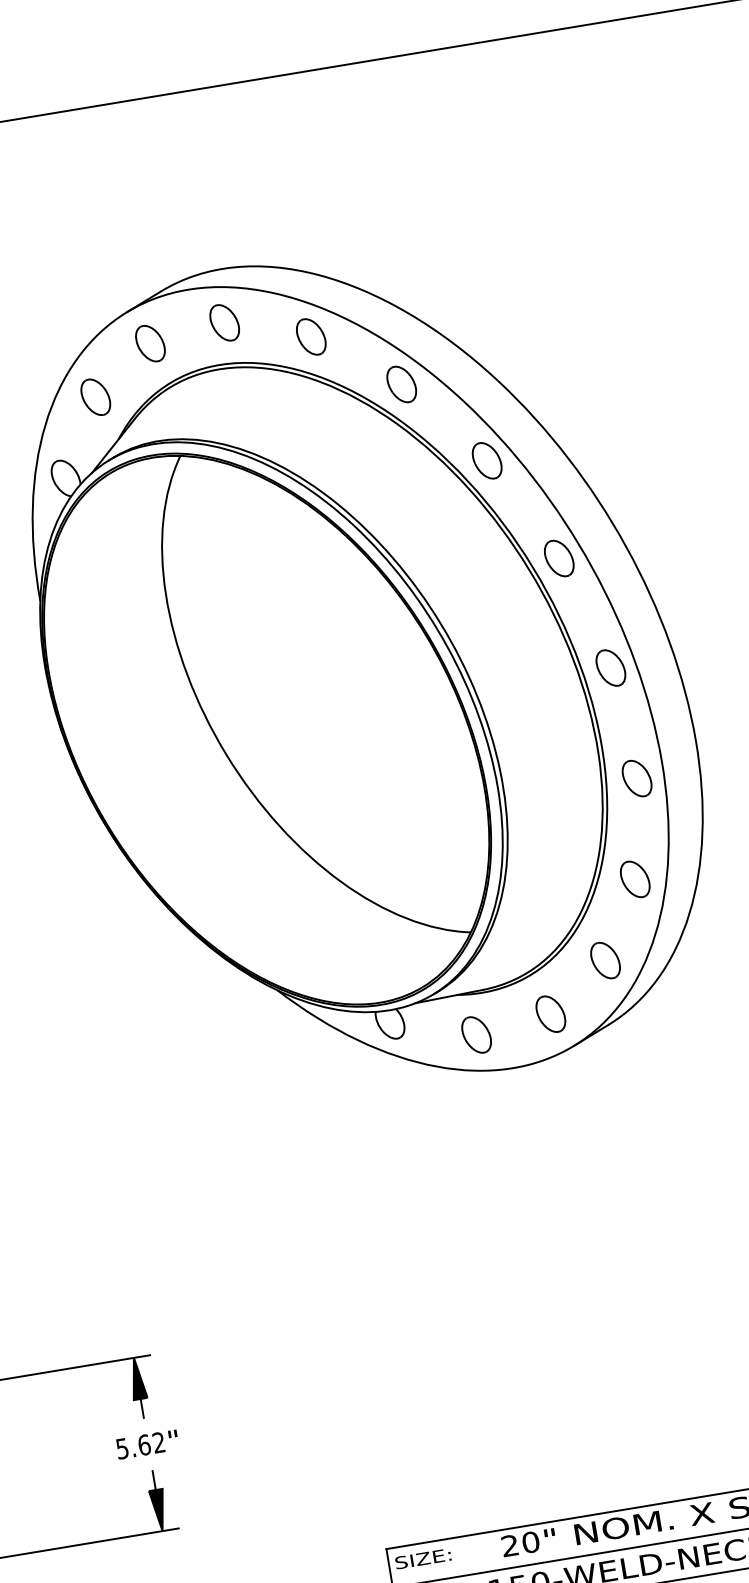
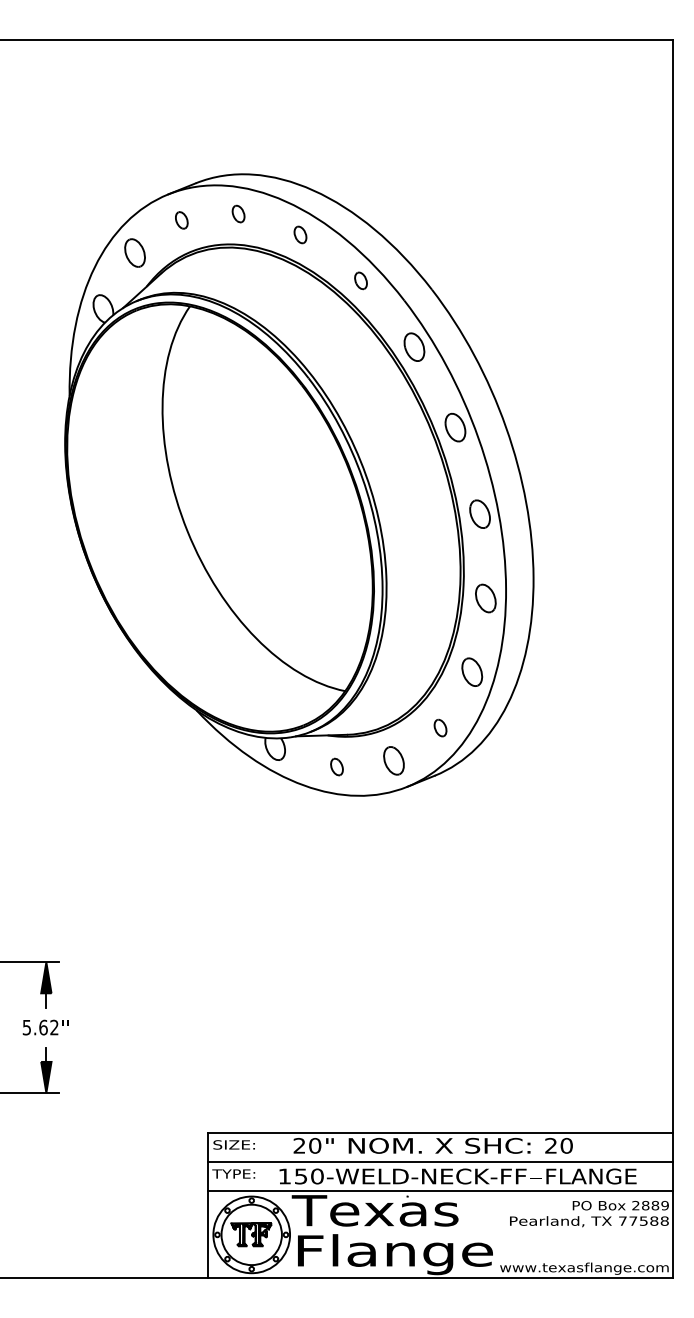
part: (224, 322) -> (238, 213), size x0.6
part: (311, 336) -> (300, 234), size x0.6
part: (150, 343) -> (181, 220), size x0.6
part: (400, 384) -> (360, 280), size x0.6
part: (605, 959) -> (440, 727), size x0.6
part: (475, 1034) -> (336, 766), size x0.6

